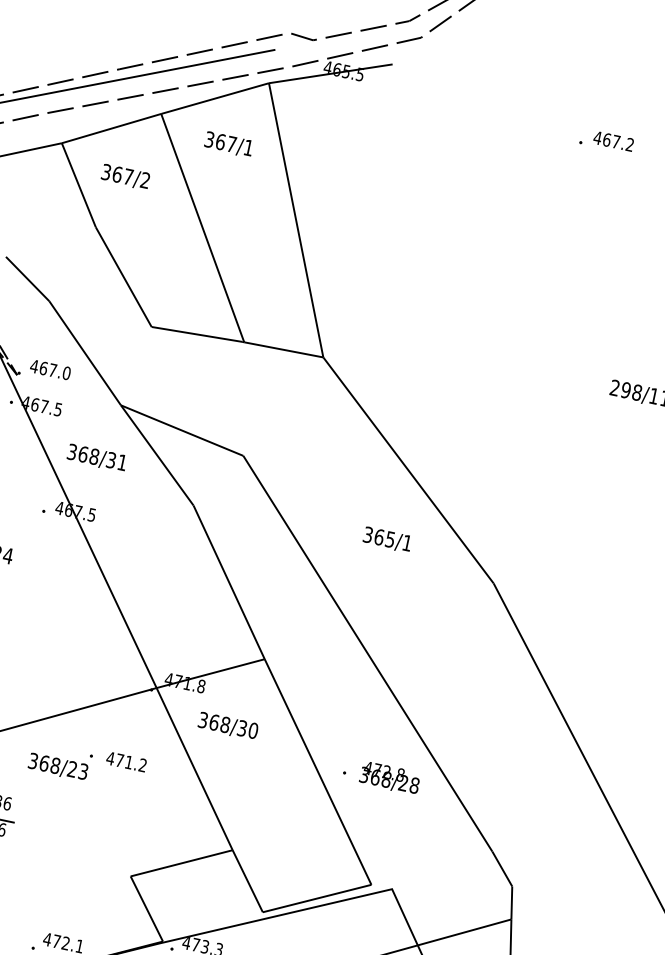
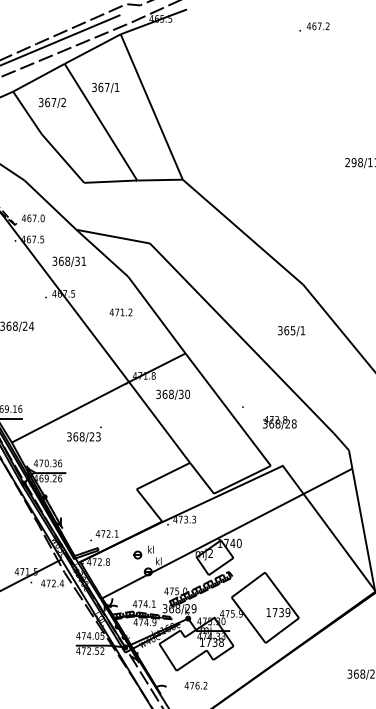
text: (228, 143) -> (105, 87), moved
text: (387, 540) -> (291, 331), moved
text: (125, 761) -> (120, 312), moved
text: (389, 777) -> (279, 422), moved

